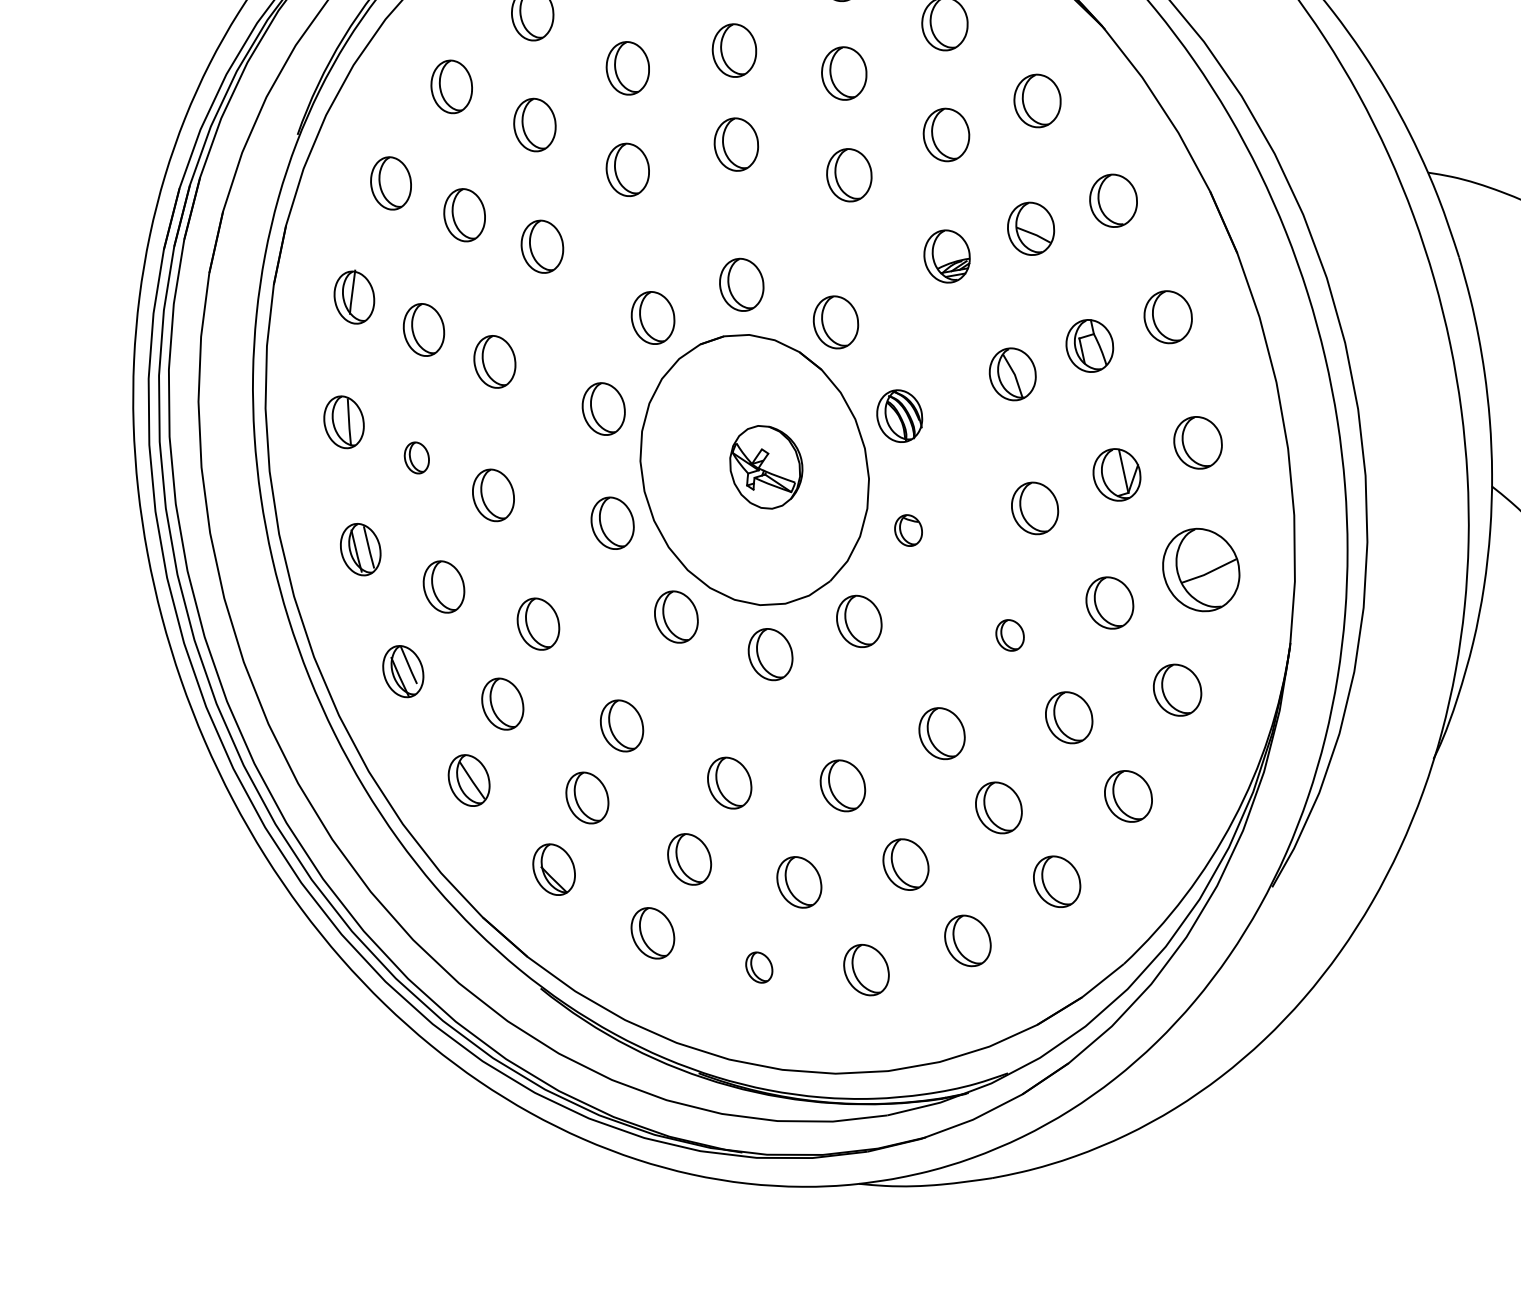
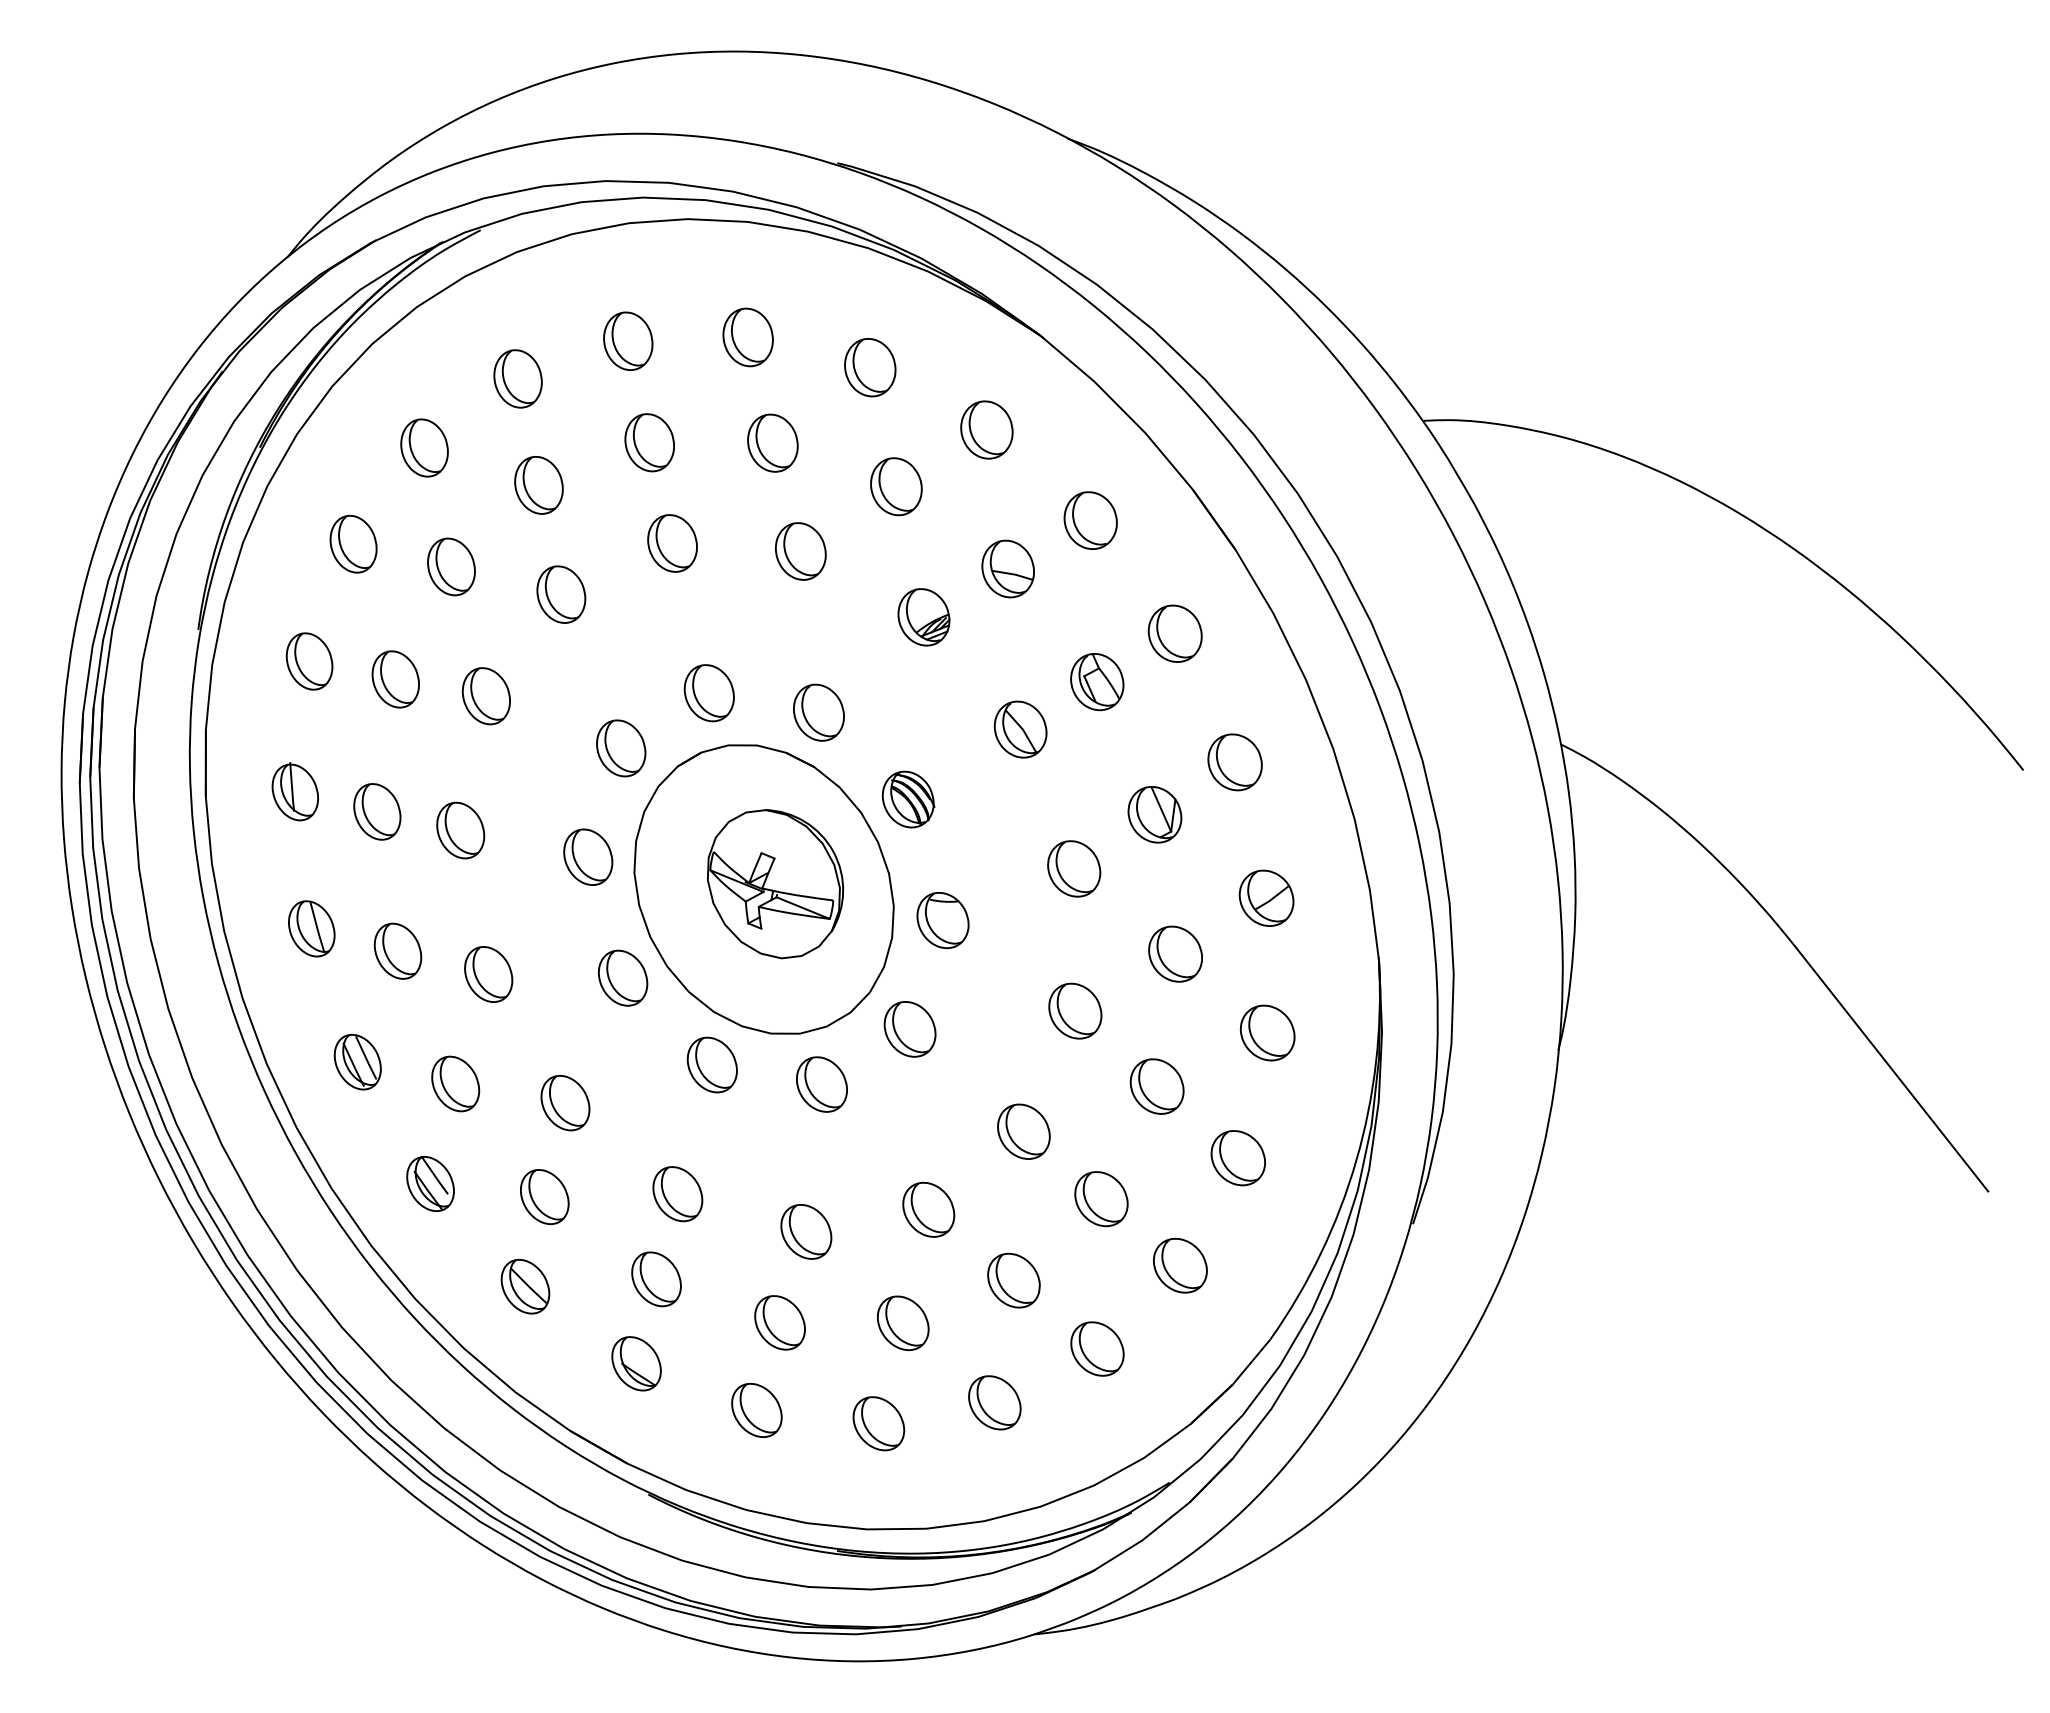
part: (416, 457) -> (397, 950), size x1.67
part: (765, 467) -> (775, 884), size x1.67
part: (908, 530) -> (942, 920), size x1.67
part: (1201, 569) -> (1266, 897), size x0.62
part: (1010, 634) -> (1075, 1010), size x1.67
part: (758, 967) -> (878, 1423), size x1.67

